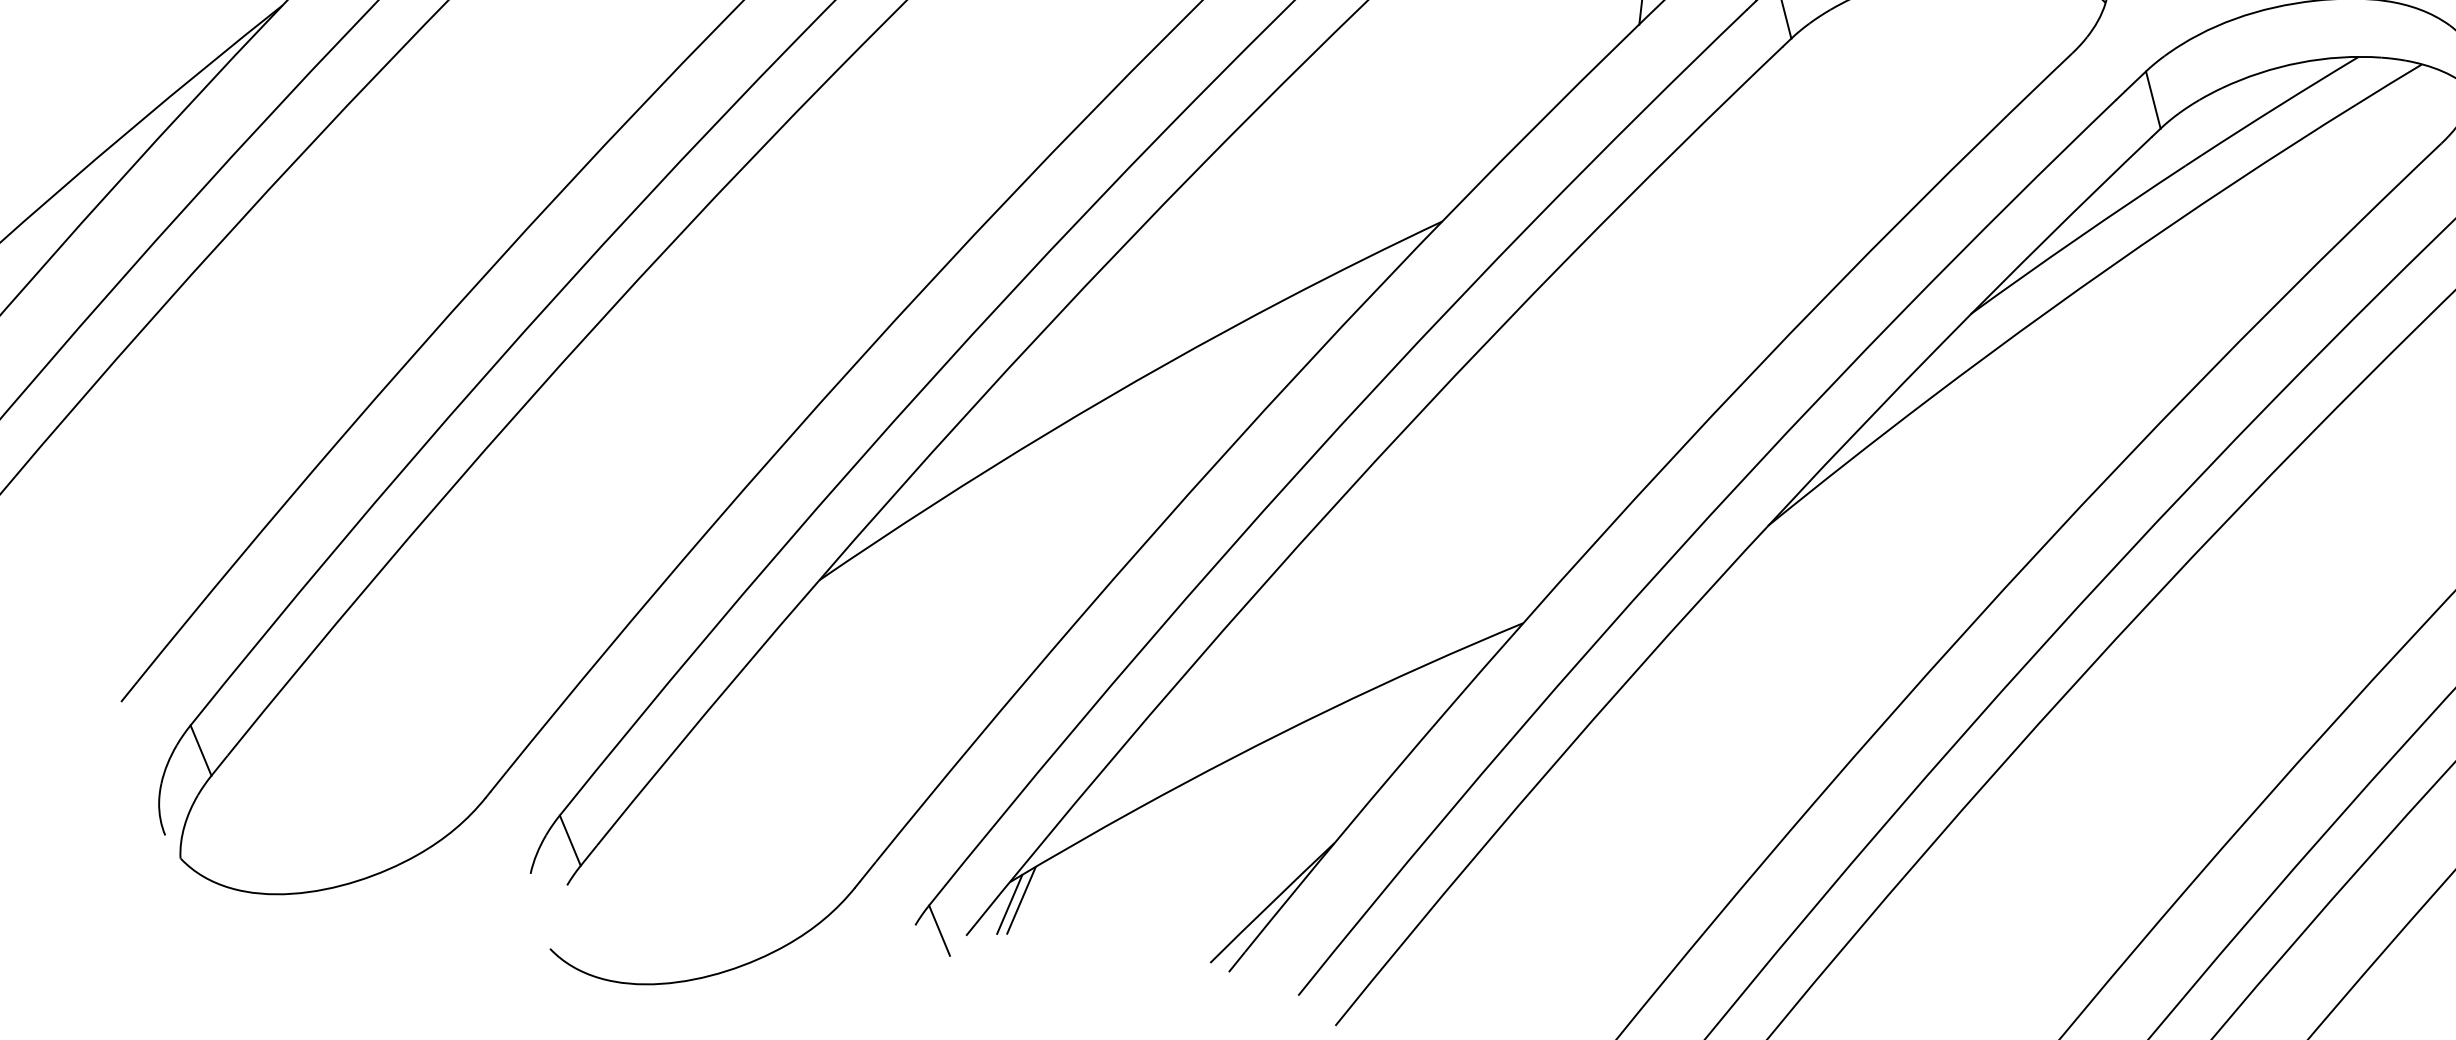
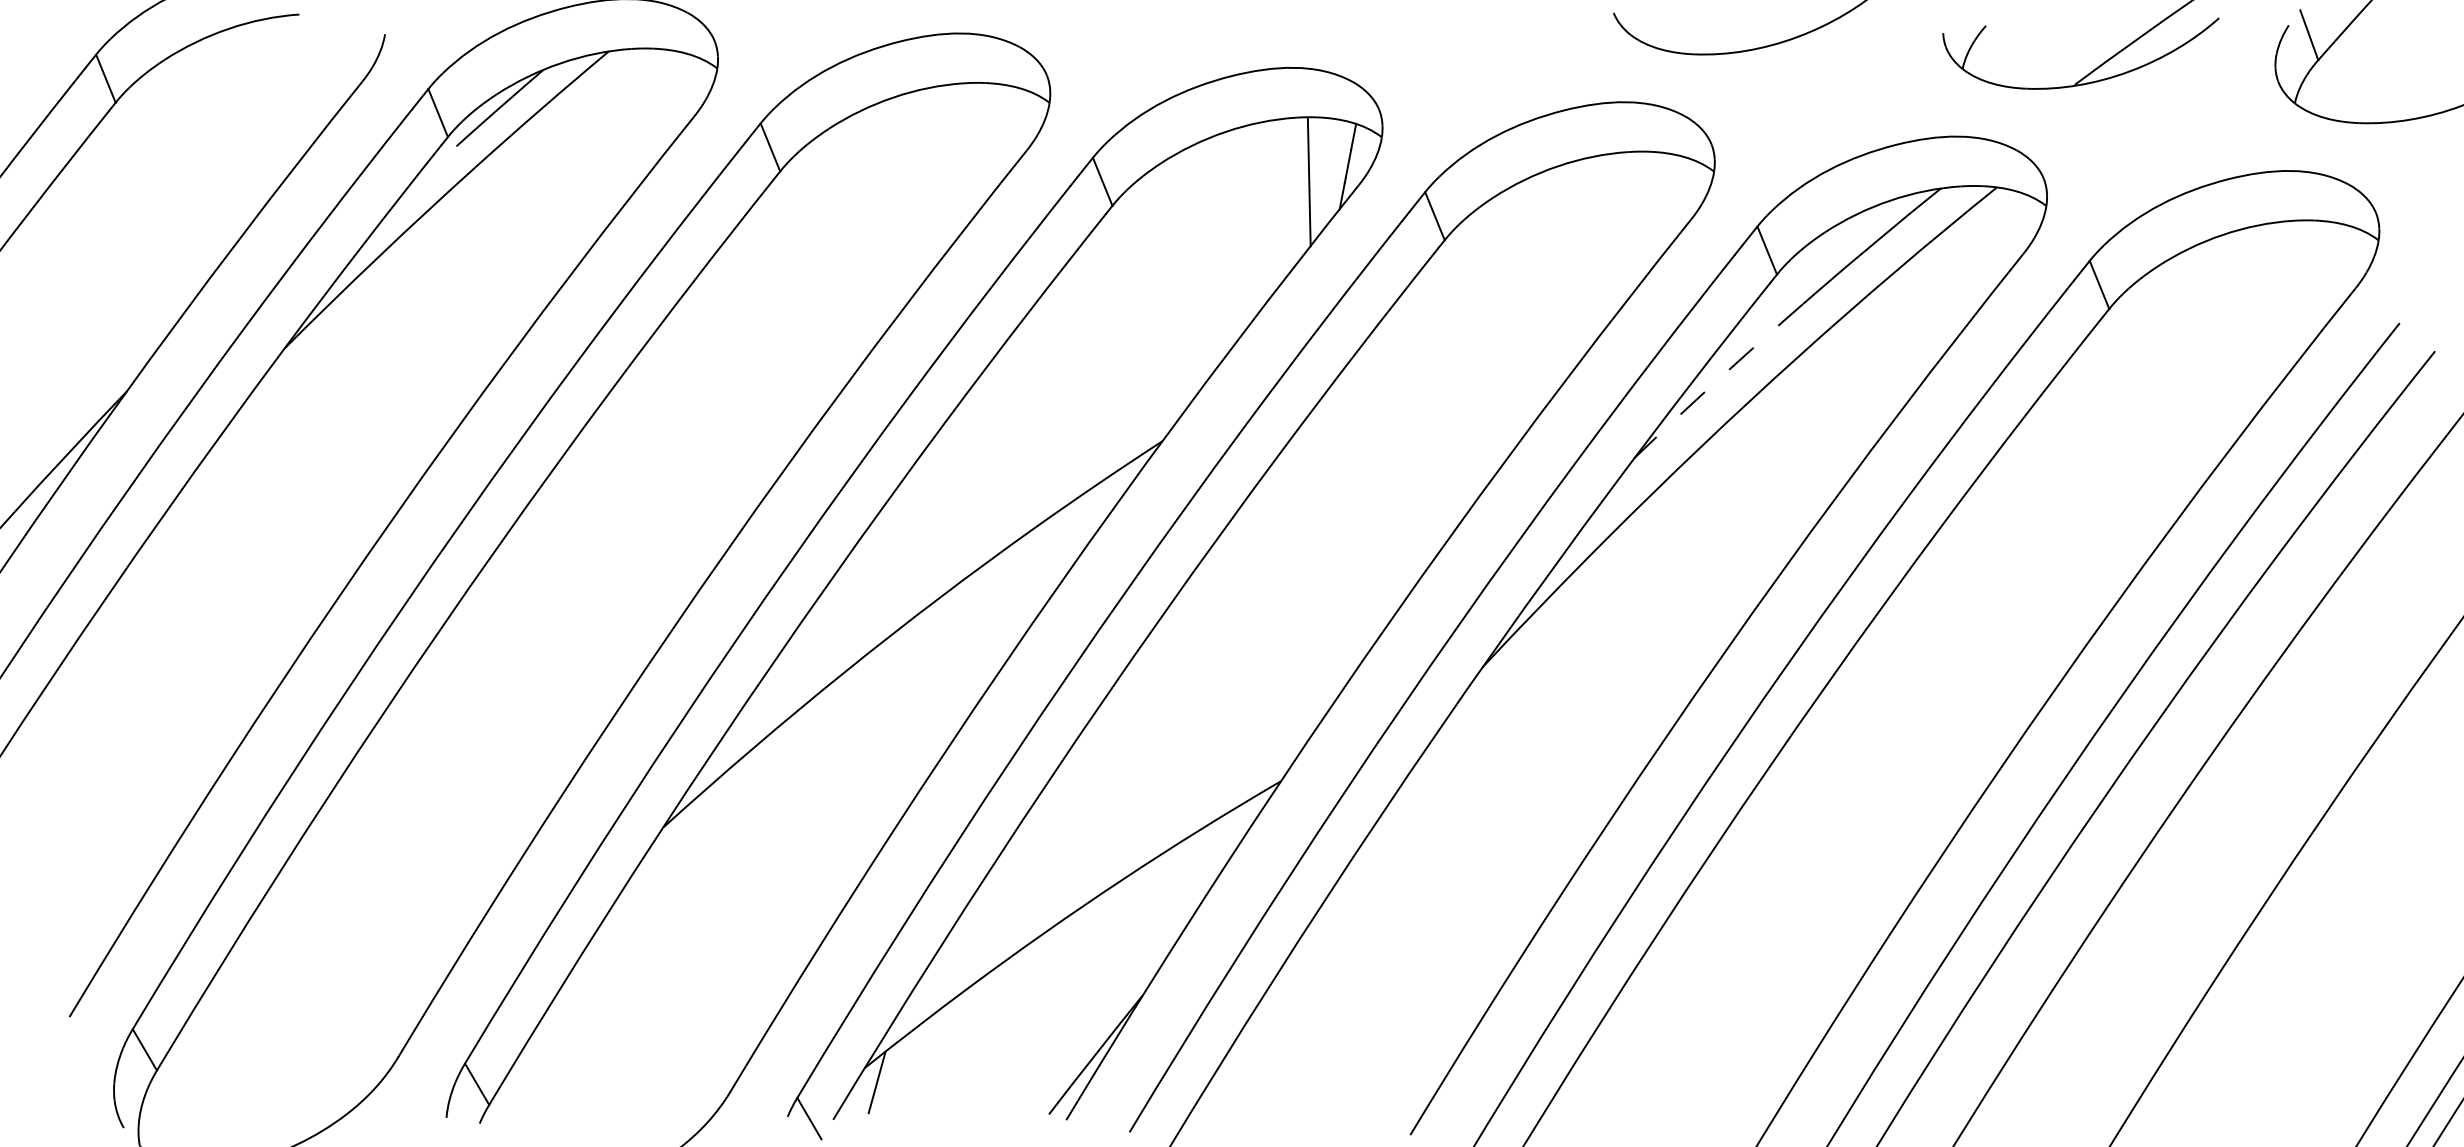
arc: (2077, 238) -> (1717, 380), solid -> dashed
line: (1008, 904) -> (866, 1087), removed

